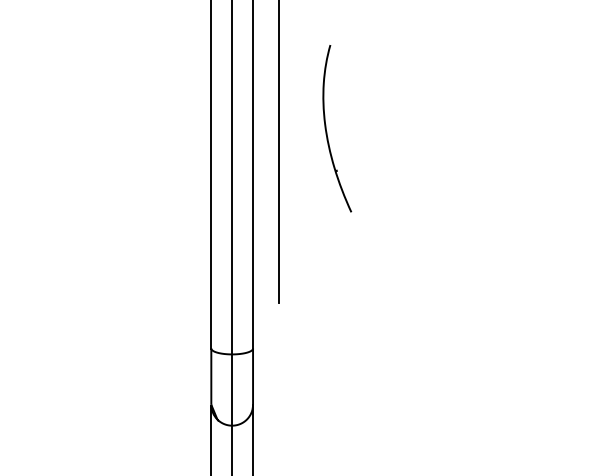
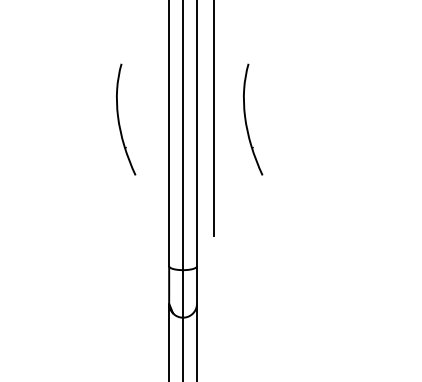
part: (136, 128) -> (119, 119), added

